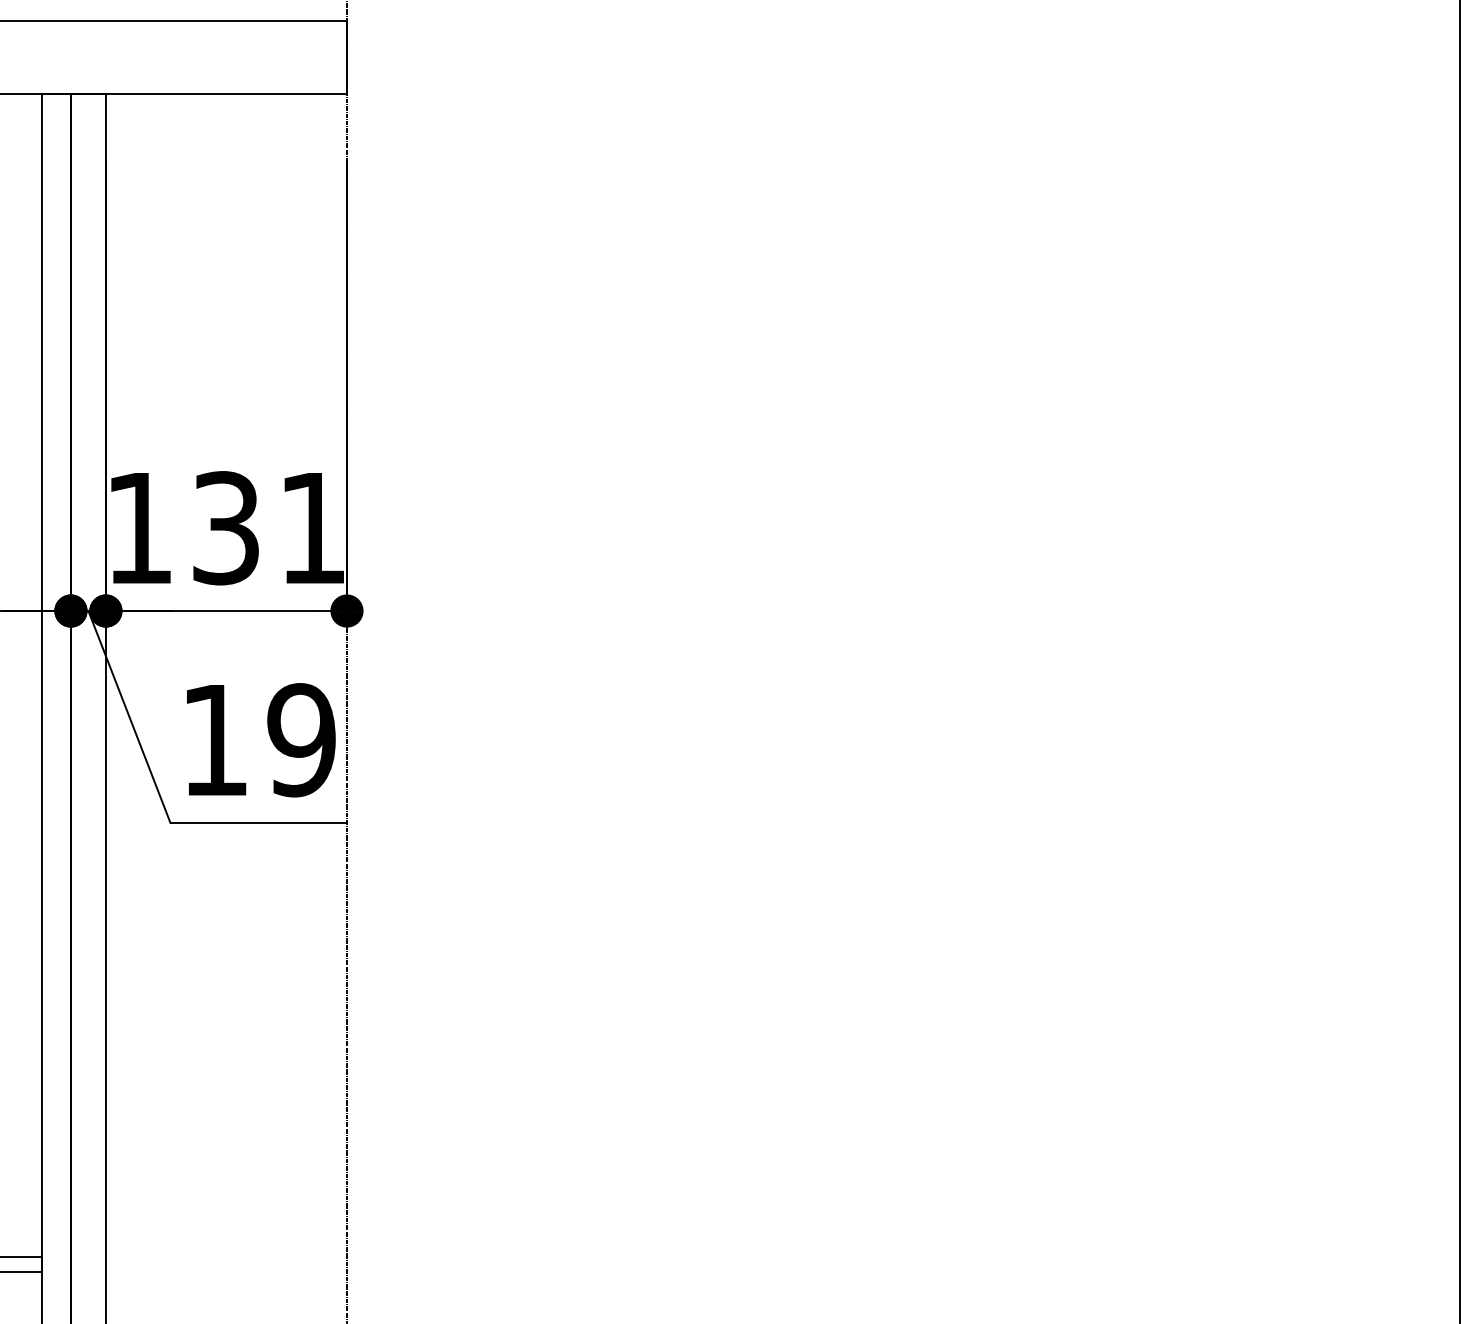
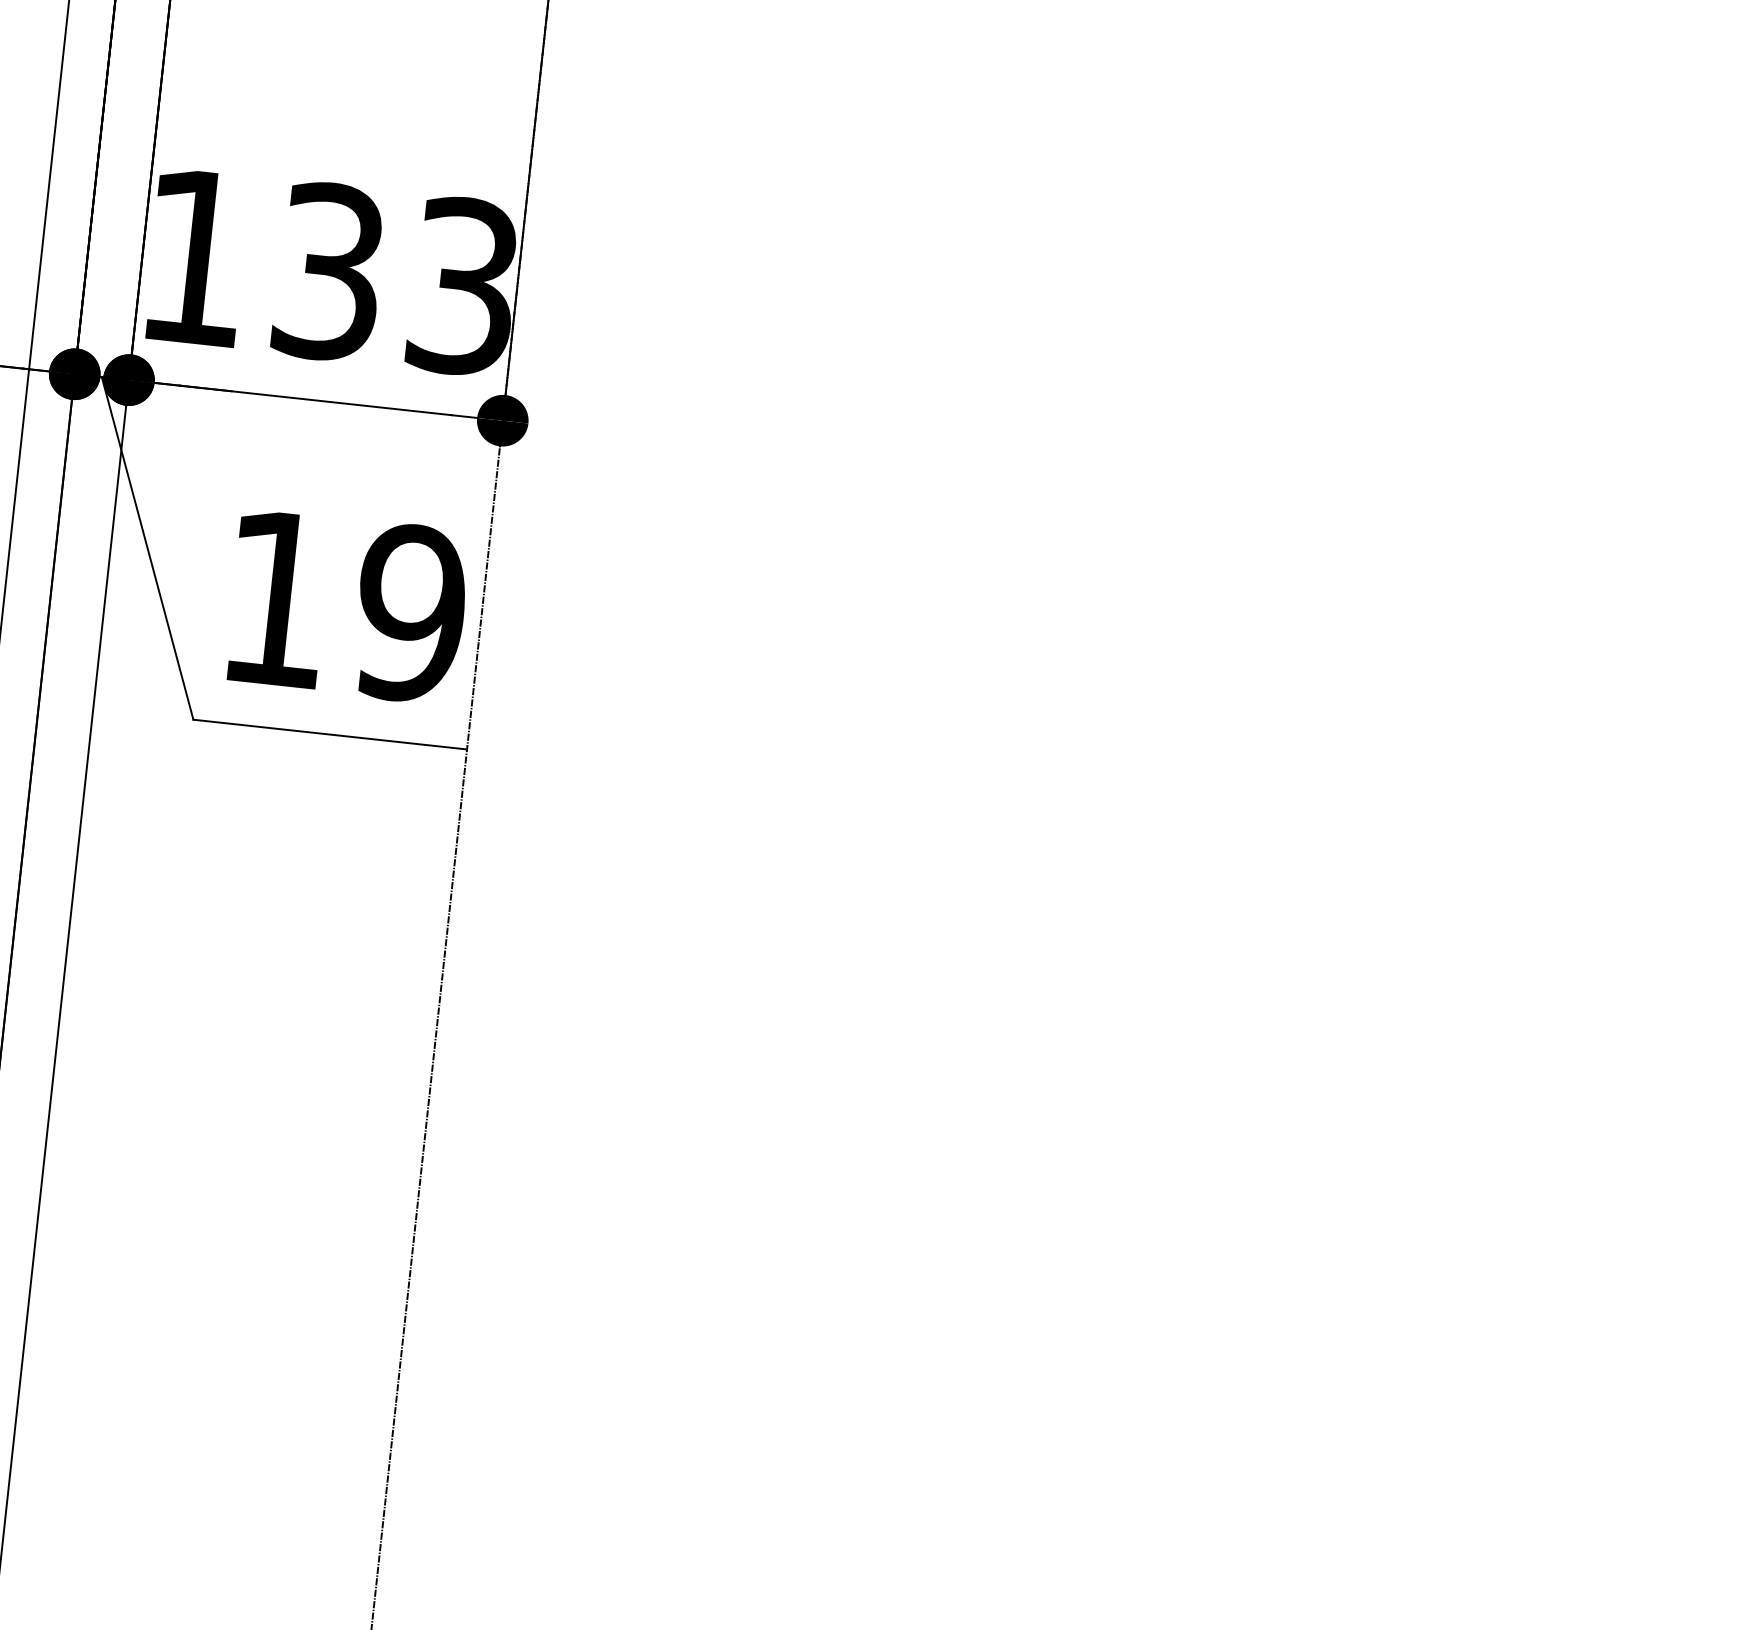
text: (312, 528) -> (463, 286), 131 -> 133

